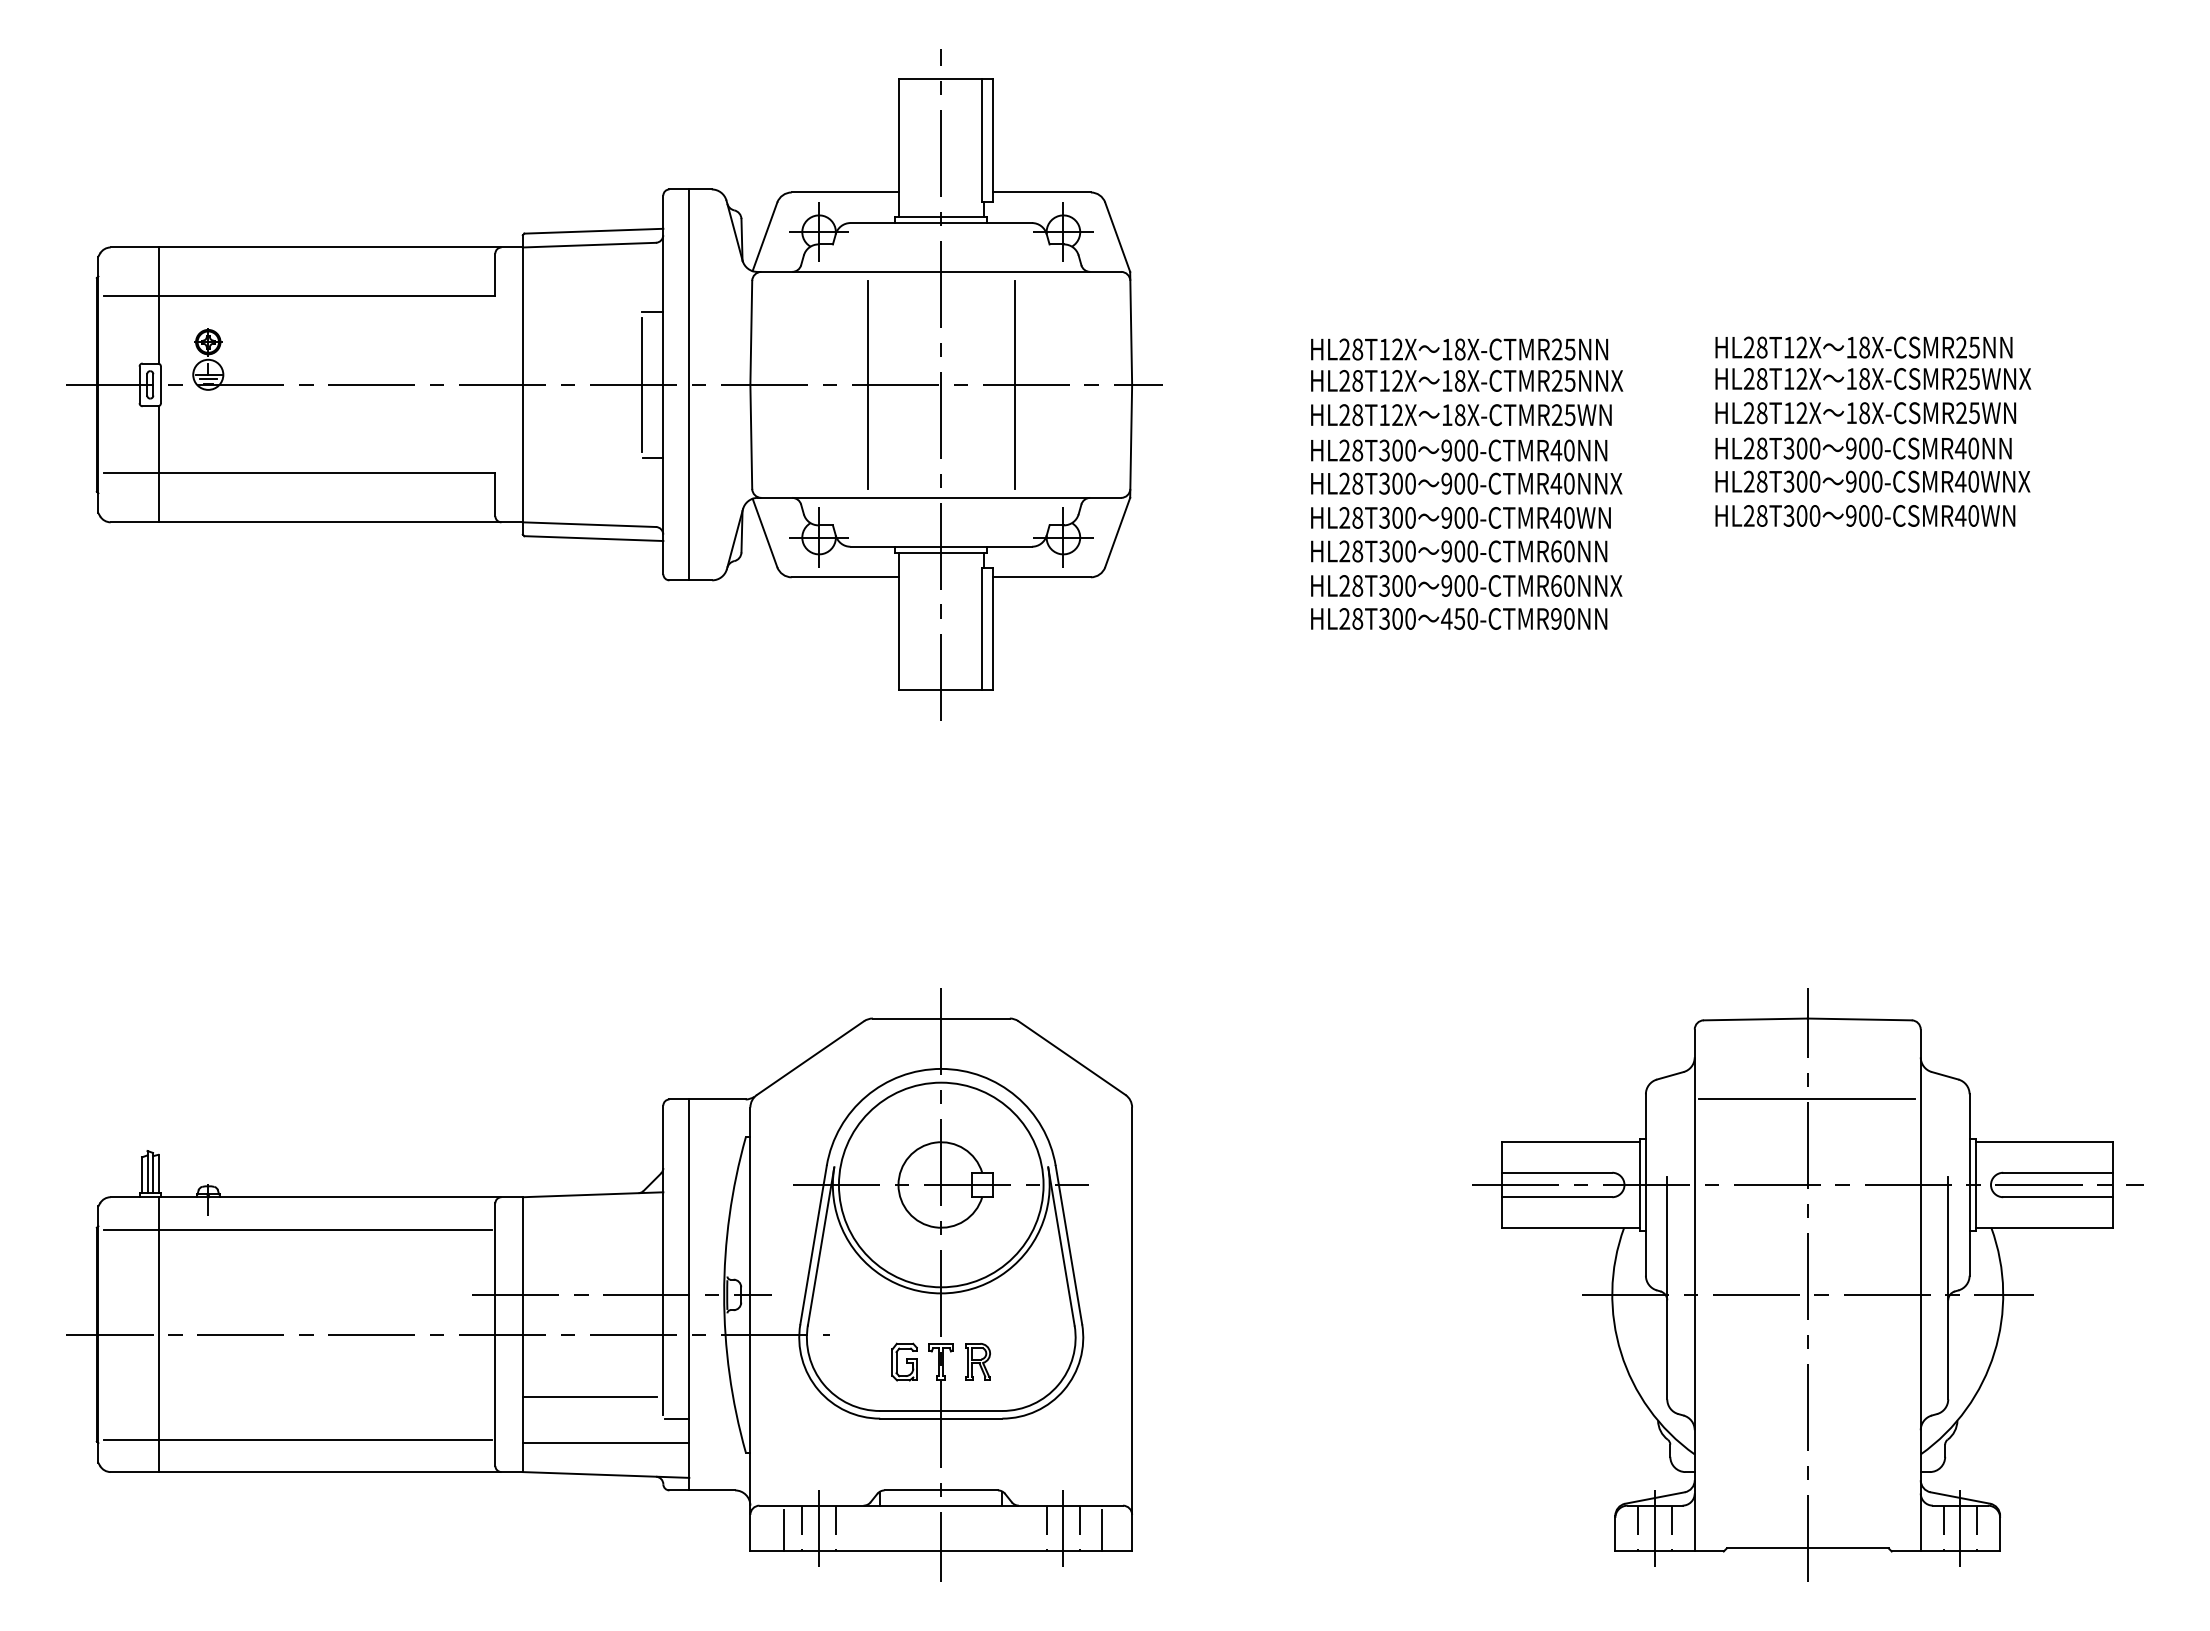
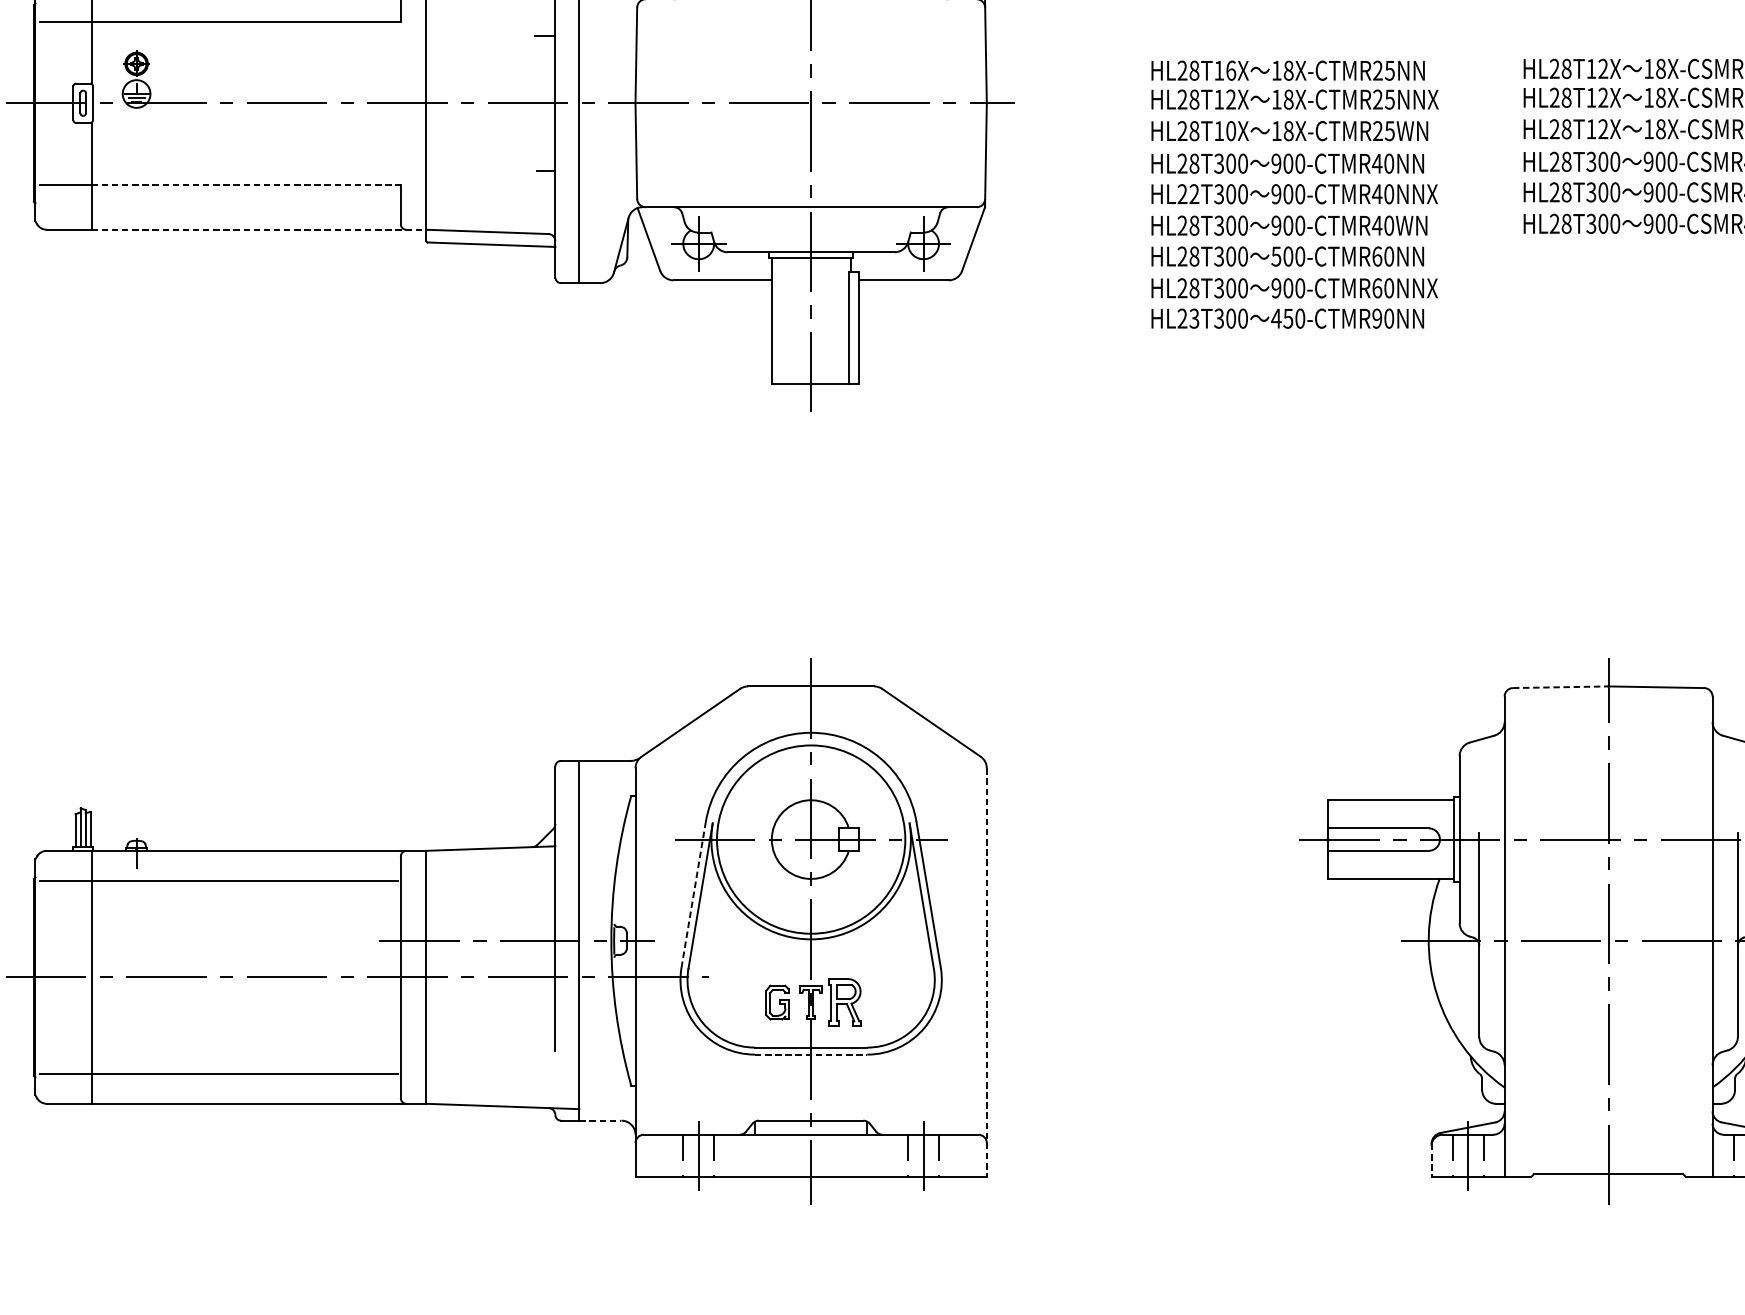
text: (1397, 349) -> (1231, 70), HL28T12X -> HL28T16X
line: (641, 384) -> (535, 102), removed
line: (867, 384) -> (743, 102), removed
line: (1014, 384) -> (878, 102), removed
text: (1397, 415) -> (1231, 131), HL28T12X -> HL28T10X
line: (327, 473) -> (246, 184), solid -> dashed
text: (1357, 483) -> (1194, 194), HL28T300 -> HL22T300
line: (341, 522) -> (259, 229), solid -> dashed
text: (1446, 551) -> (1276, 256), 900-CTMR60NN -> 500-CTMR60NN
text: (1357, 618) -> (1194, 318), HL28T300 -> HL23T300
line: (1756, 1019) -> (1561, 687), solid -> dashed
line: (1807, 1099) -> (1608, 760), removed
line: (813, 1244) -> (693, 894), solid -> dashed
line: (1132, 1329) -> (987, 972), solid -> dashed
part: (977, 1361) -> (844, 1002), size x1.4
line: (589, 1397) -> (487, 1035), removed
line: (677, 1418) -> (568, 1054), removed
line: (941, 1418) -> (811, 1054), solid -> dashed
line: (605, 1443) -> (502, 1077), removed
line: (712, 1490) -> (600, 1120), solid -> dashed
line: (783, 1530) -> (665, 1157), removed
line: (1101, 1530) -> (958, 1157), removed
line: (1615, 1533) -> (1431, 1160), solid -> dashed

